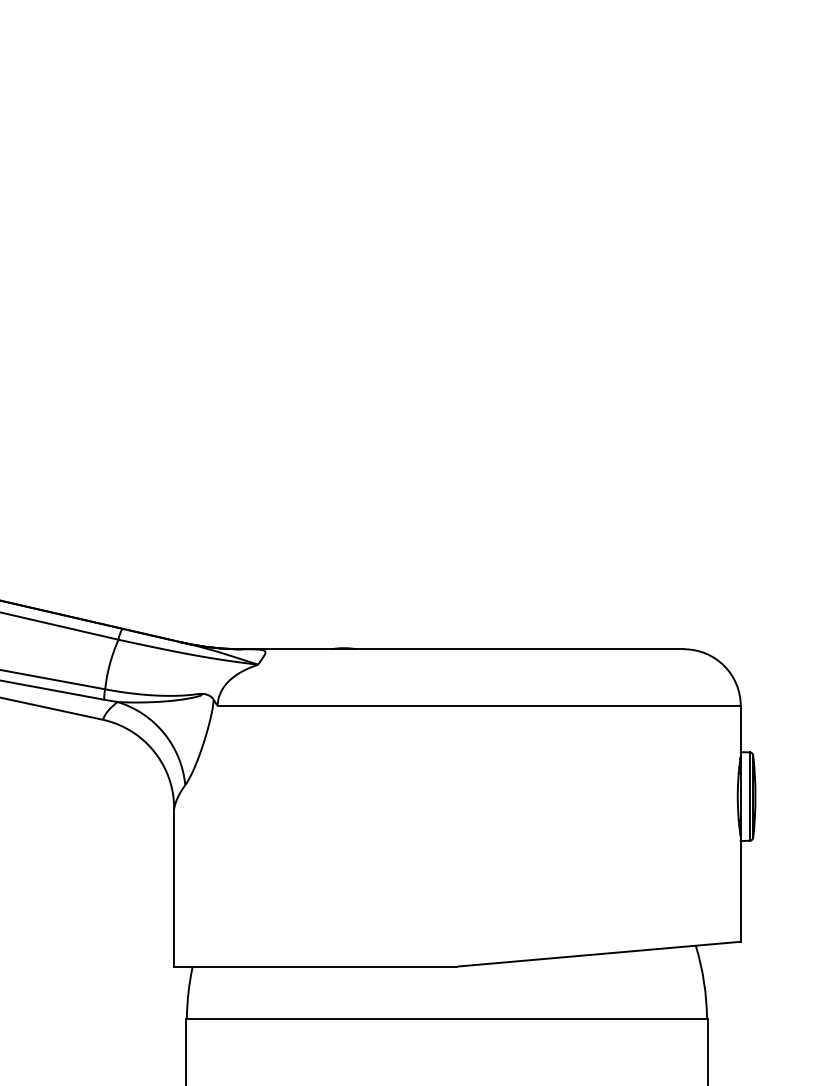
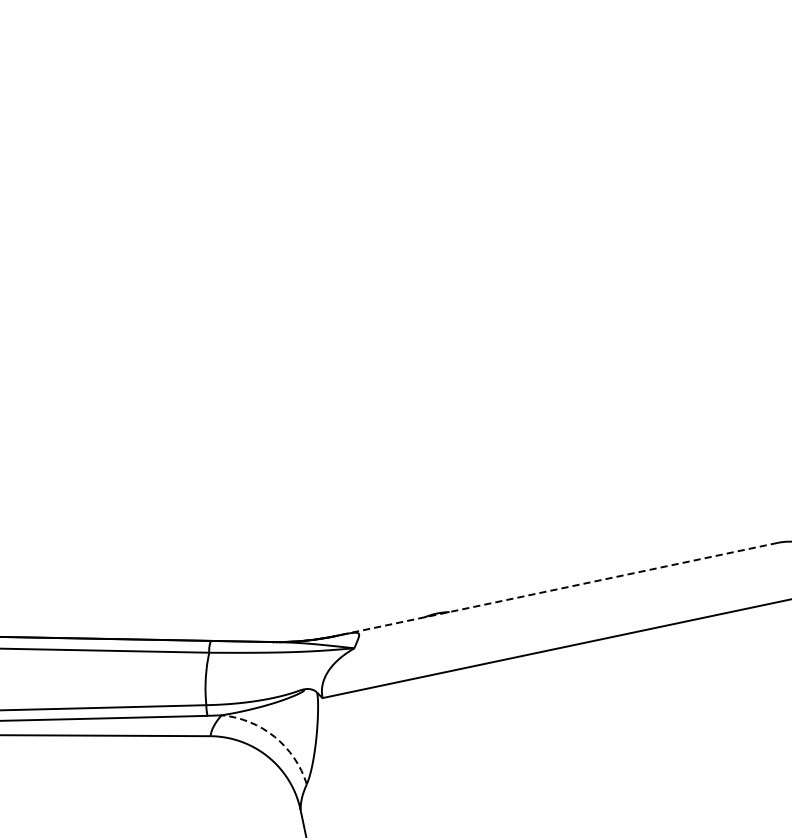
line: (463, 649) -> (556, 589), solid -> dashed
arc: (164, 733) -> (275, 736), solid -> dashed

